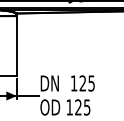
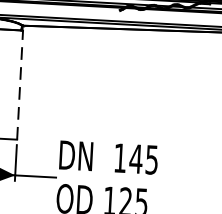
line: (16, 45) -> (19, 83), solid -> dashed
text: (82, 83) -> (135, 159), 125 -> 145

